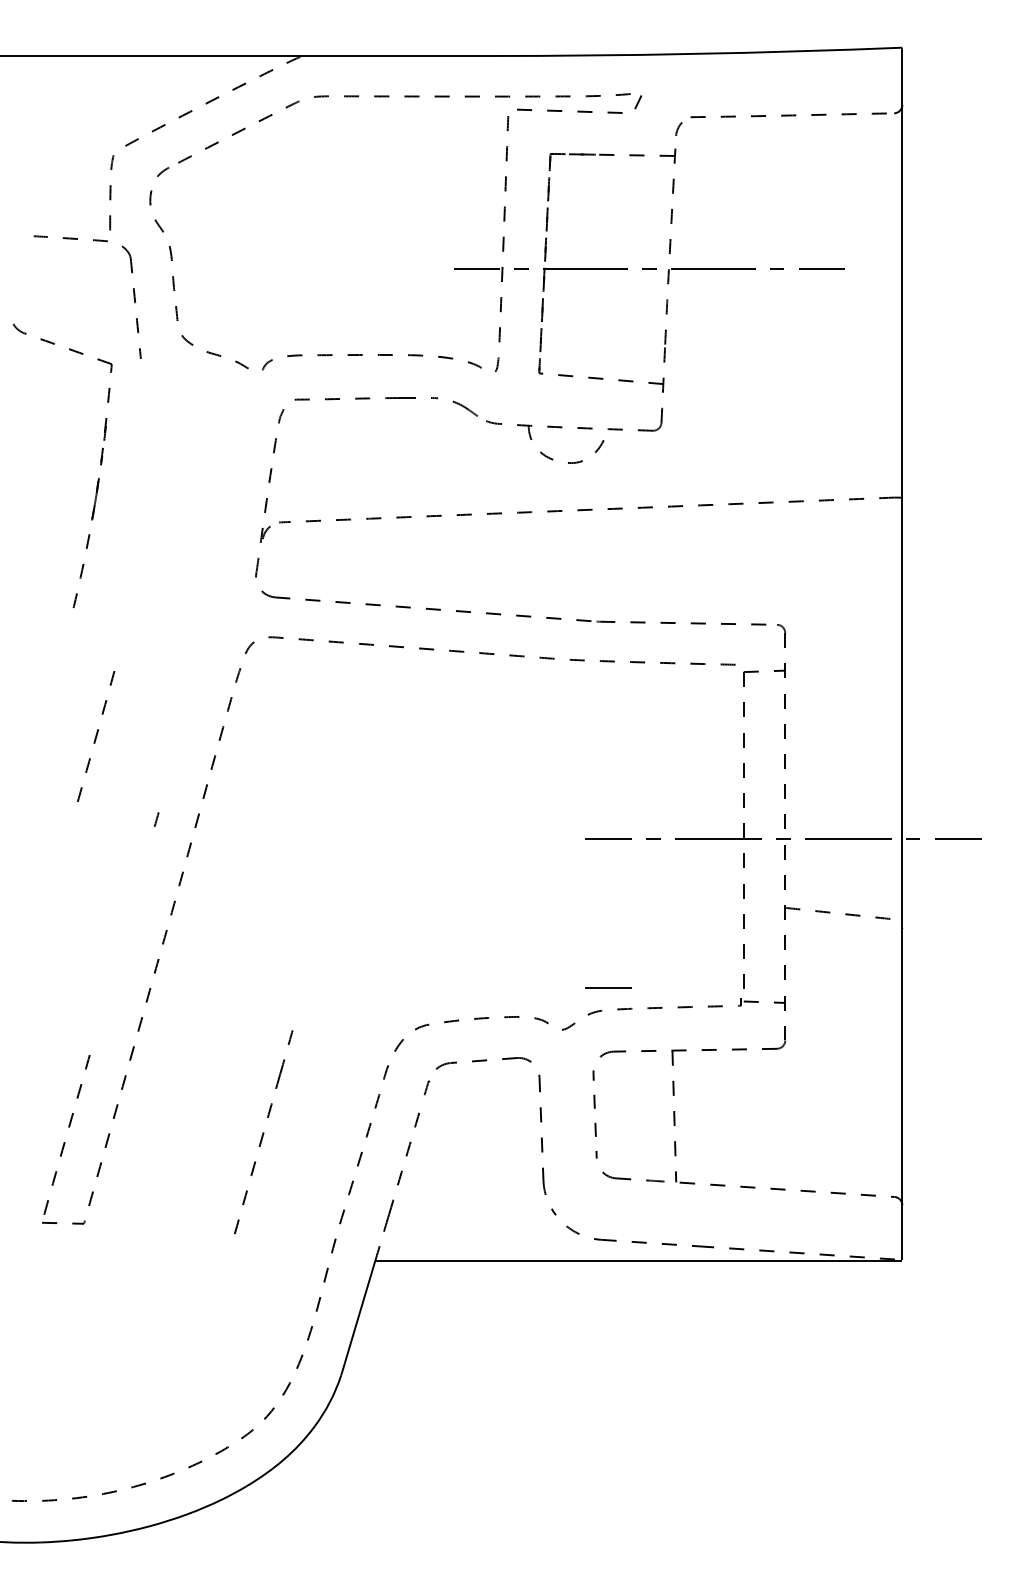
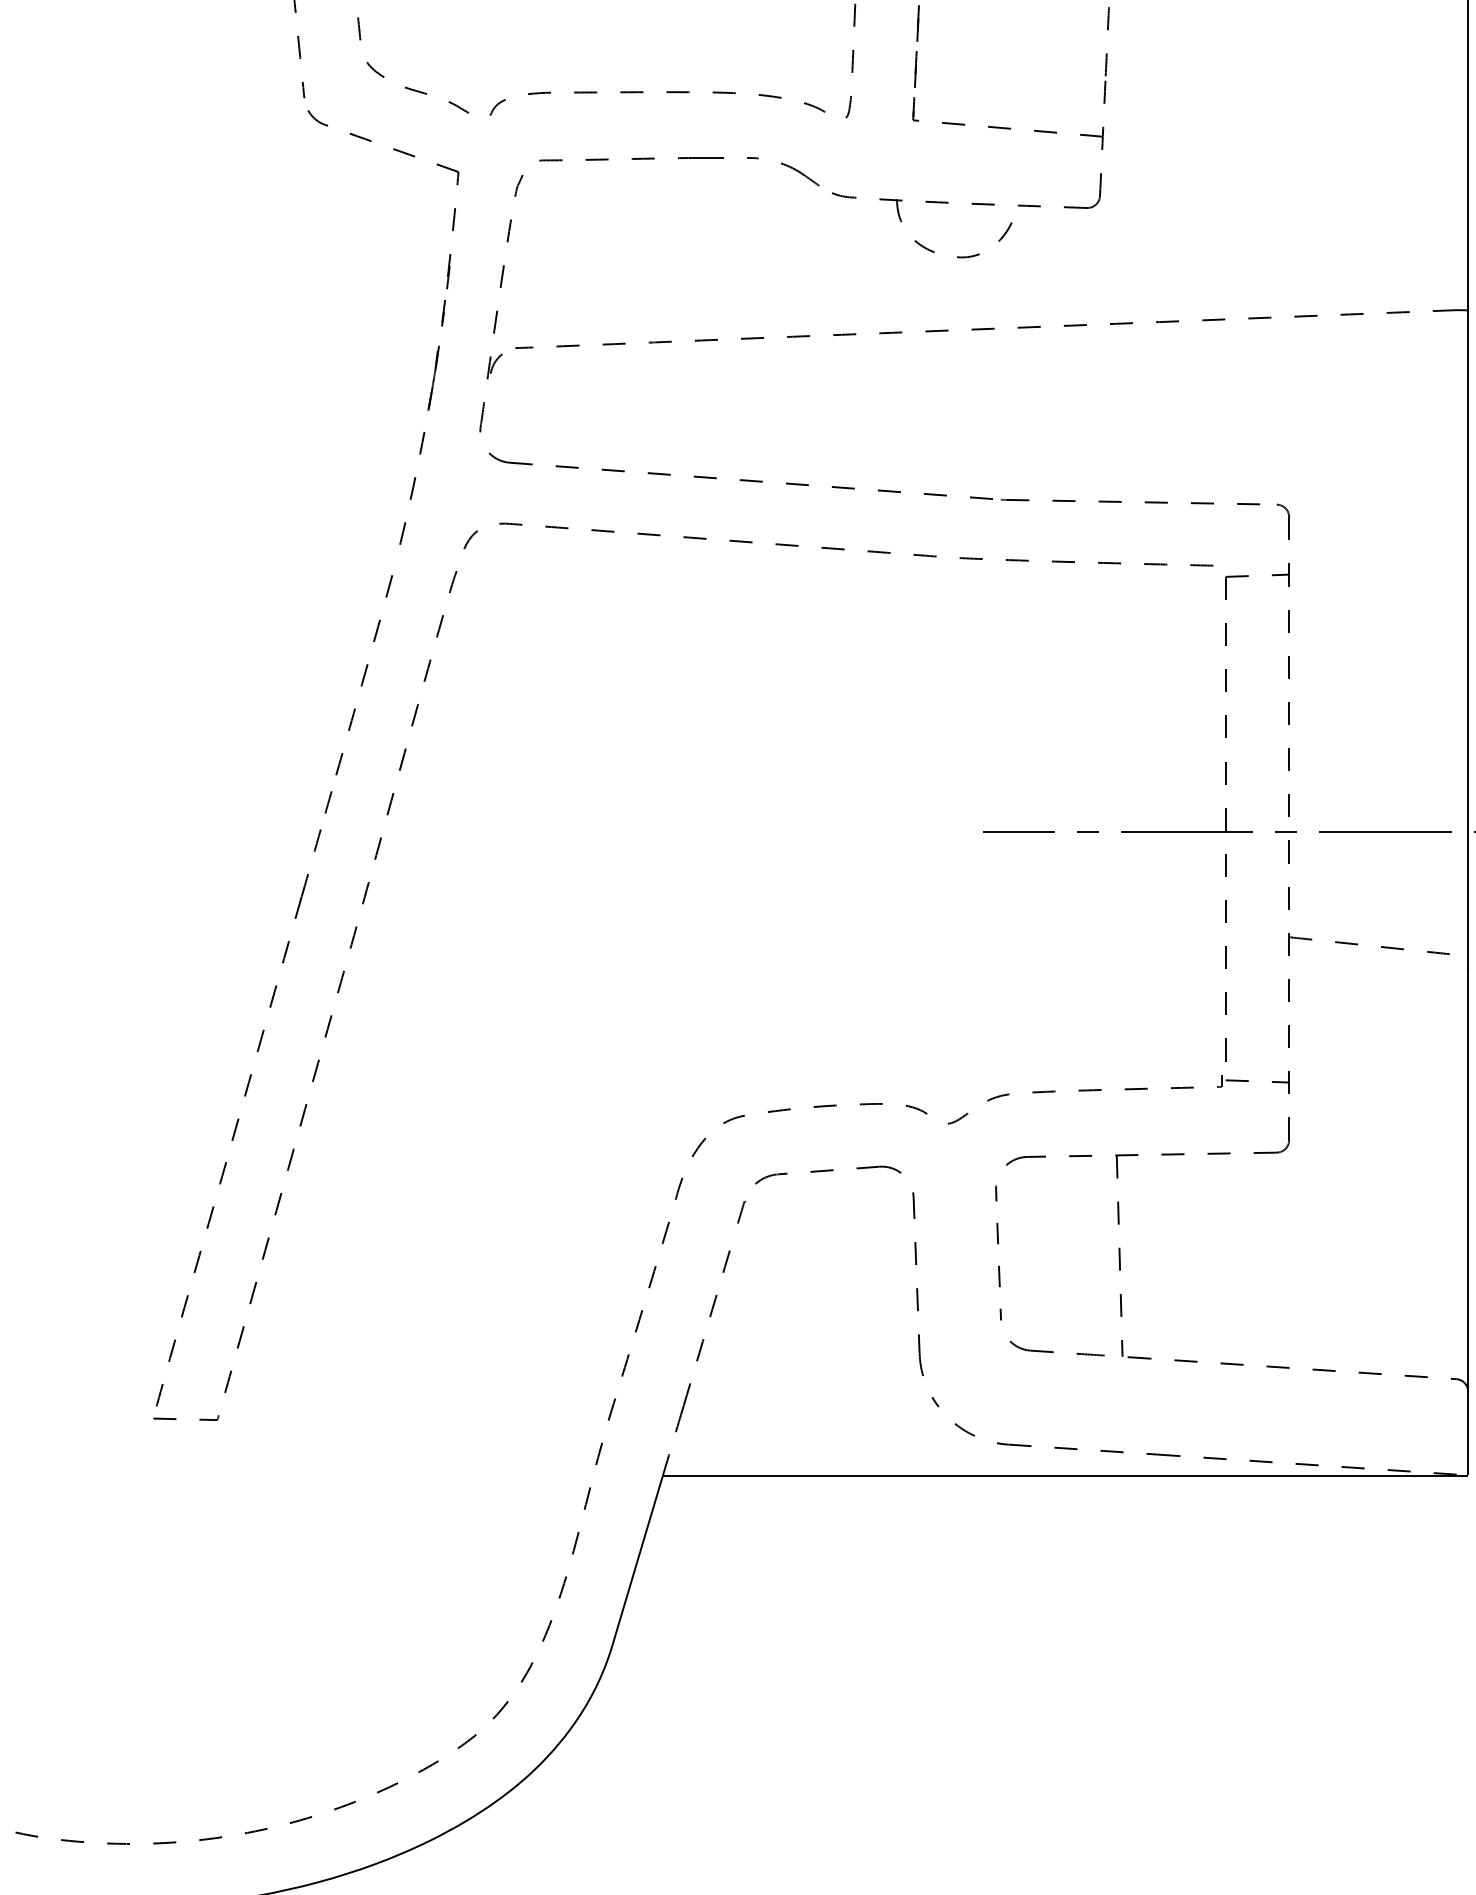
part: (97, 479) -> (436, 348), moved
part: (96, 736) -> (364, 675), moved
line: (608, 987) -> (1019, 1058), removed
part: (263, 1132) -> (276, 985), moved

